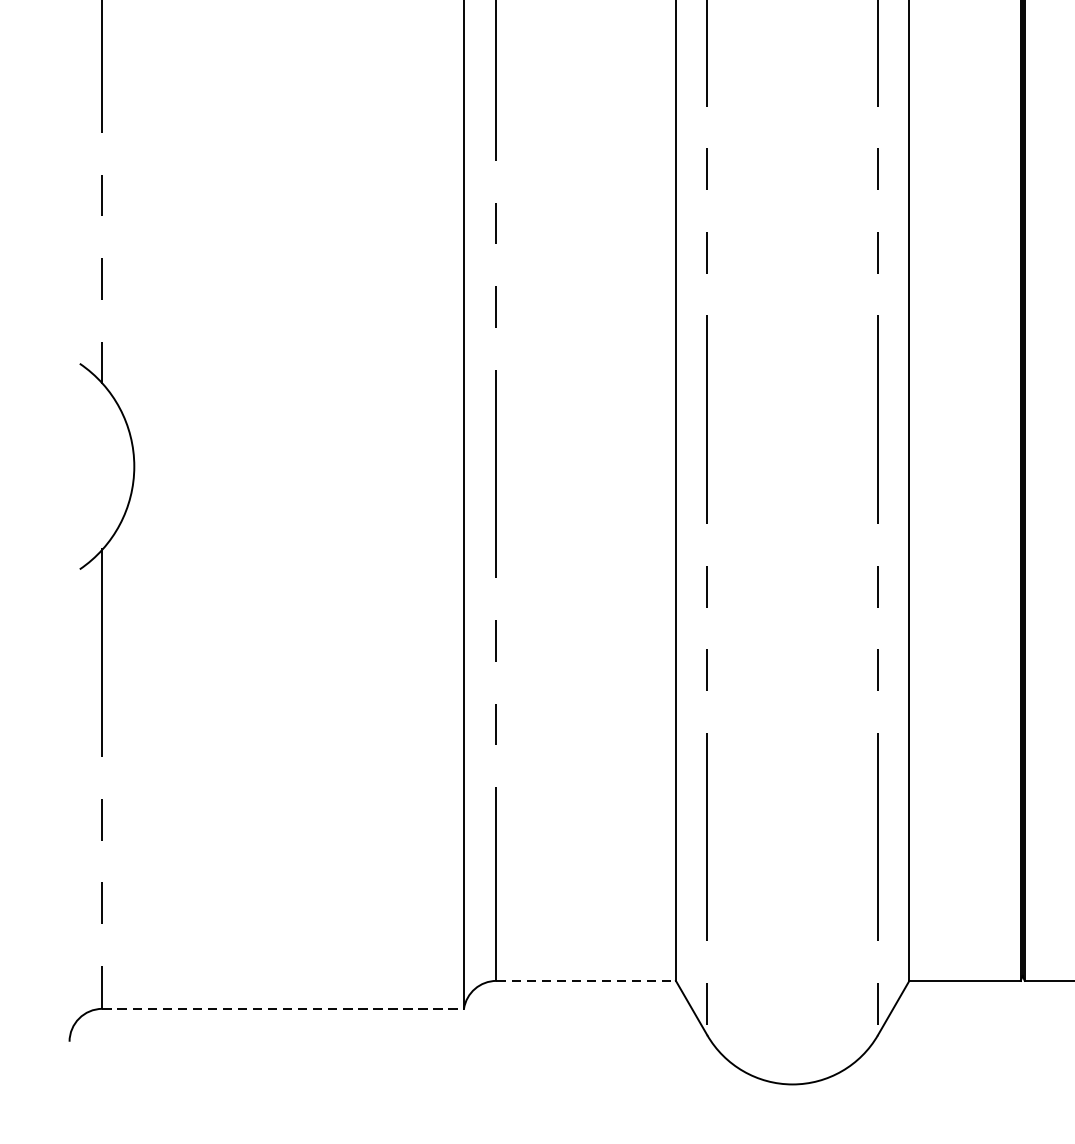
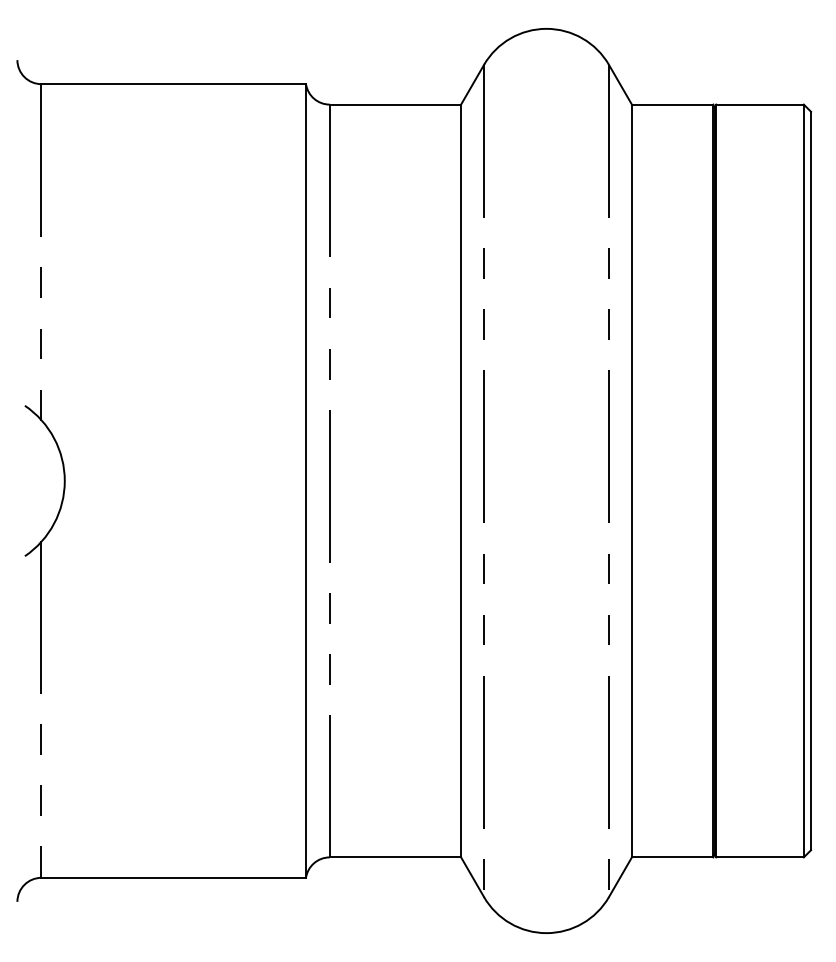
line: (586, 981) -> (395, 857), dashed -> solid
line: (284, 1008) -> (174, 877), dashed -> solid

